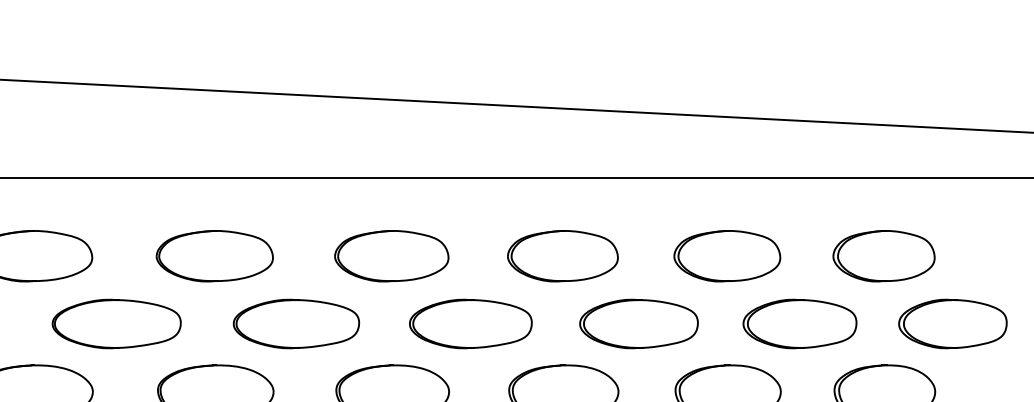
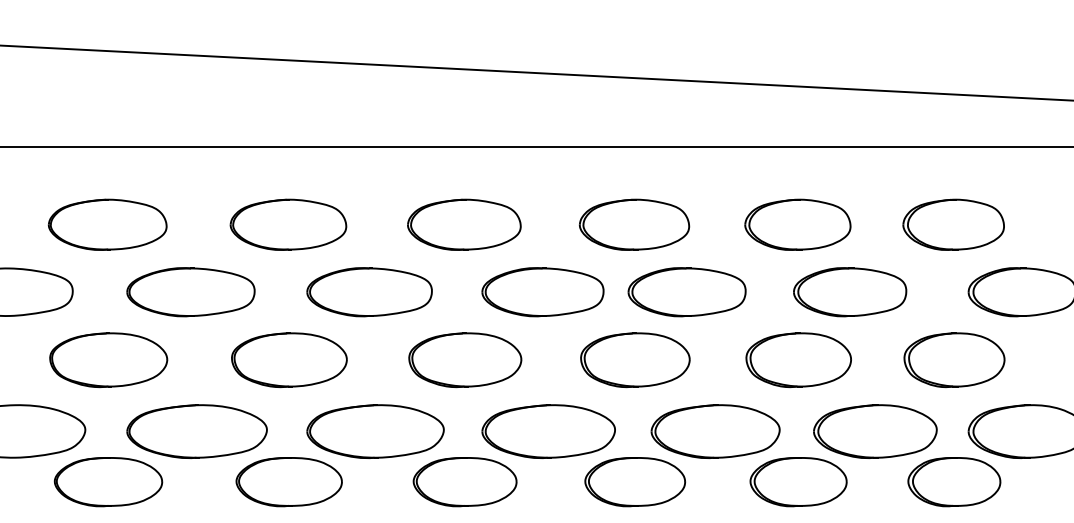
part: (638, 324) -> (686, 292), moved
part: (800, 324) -> (850, 292), moved

